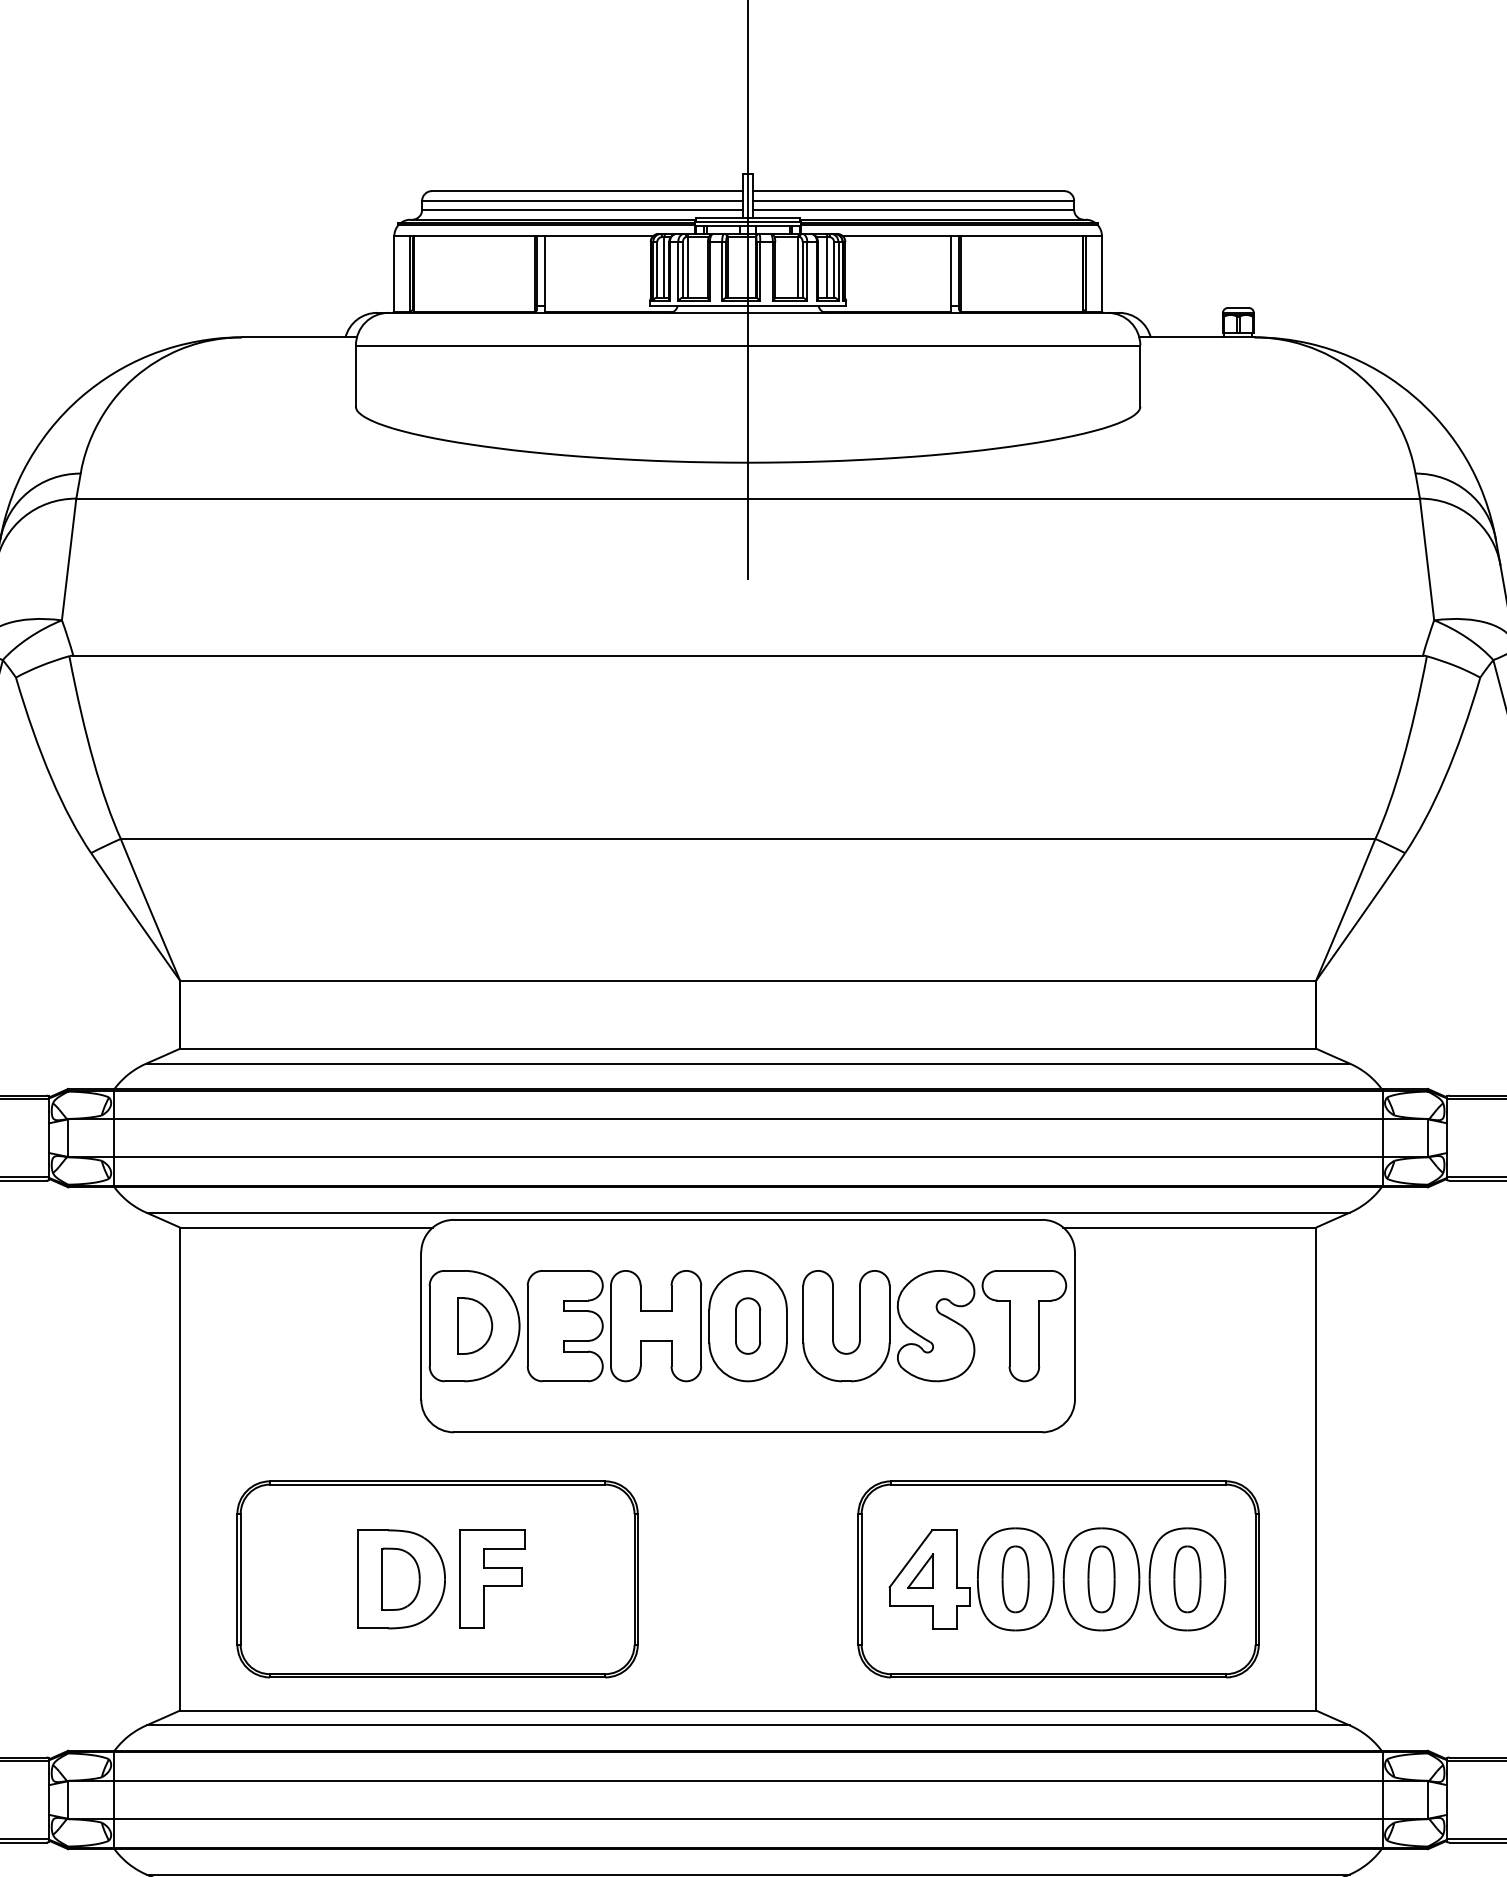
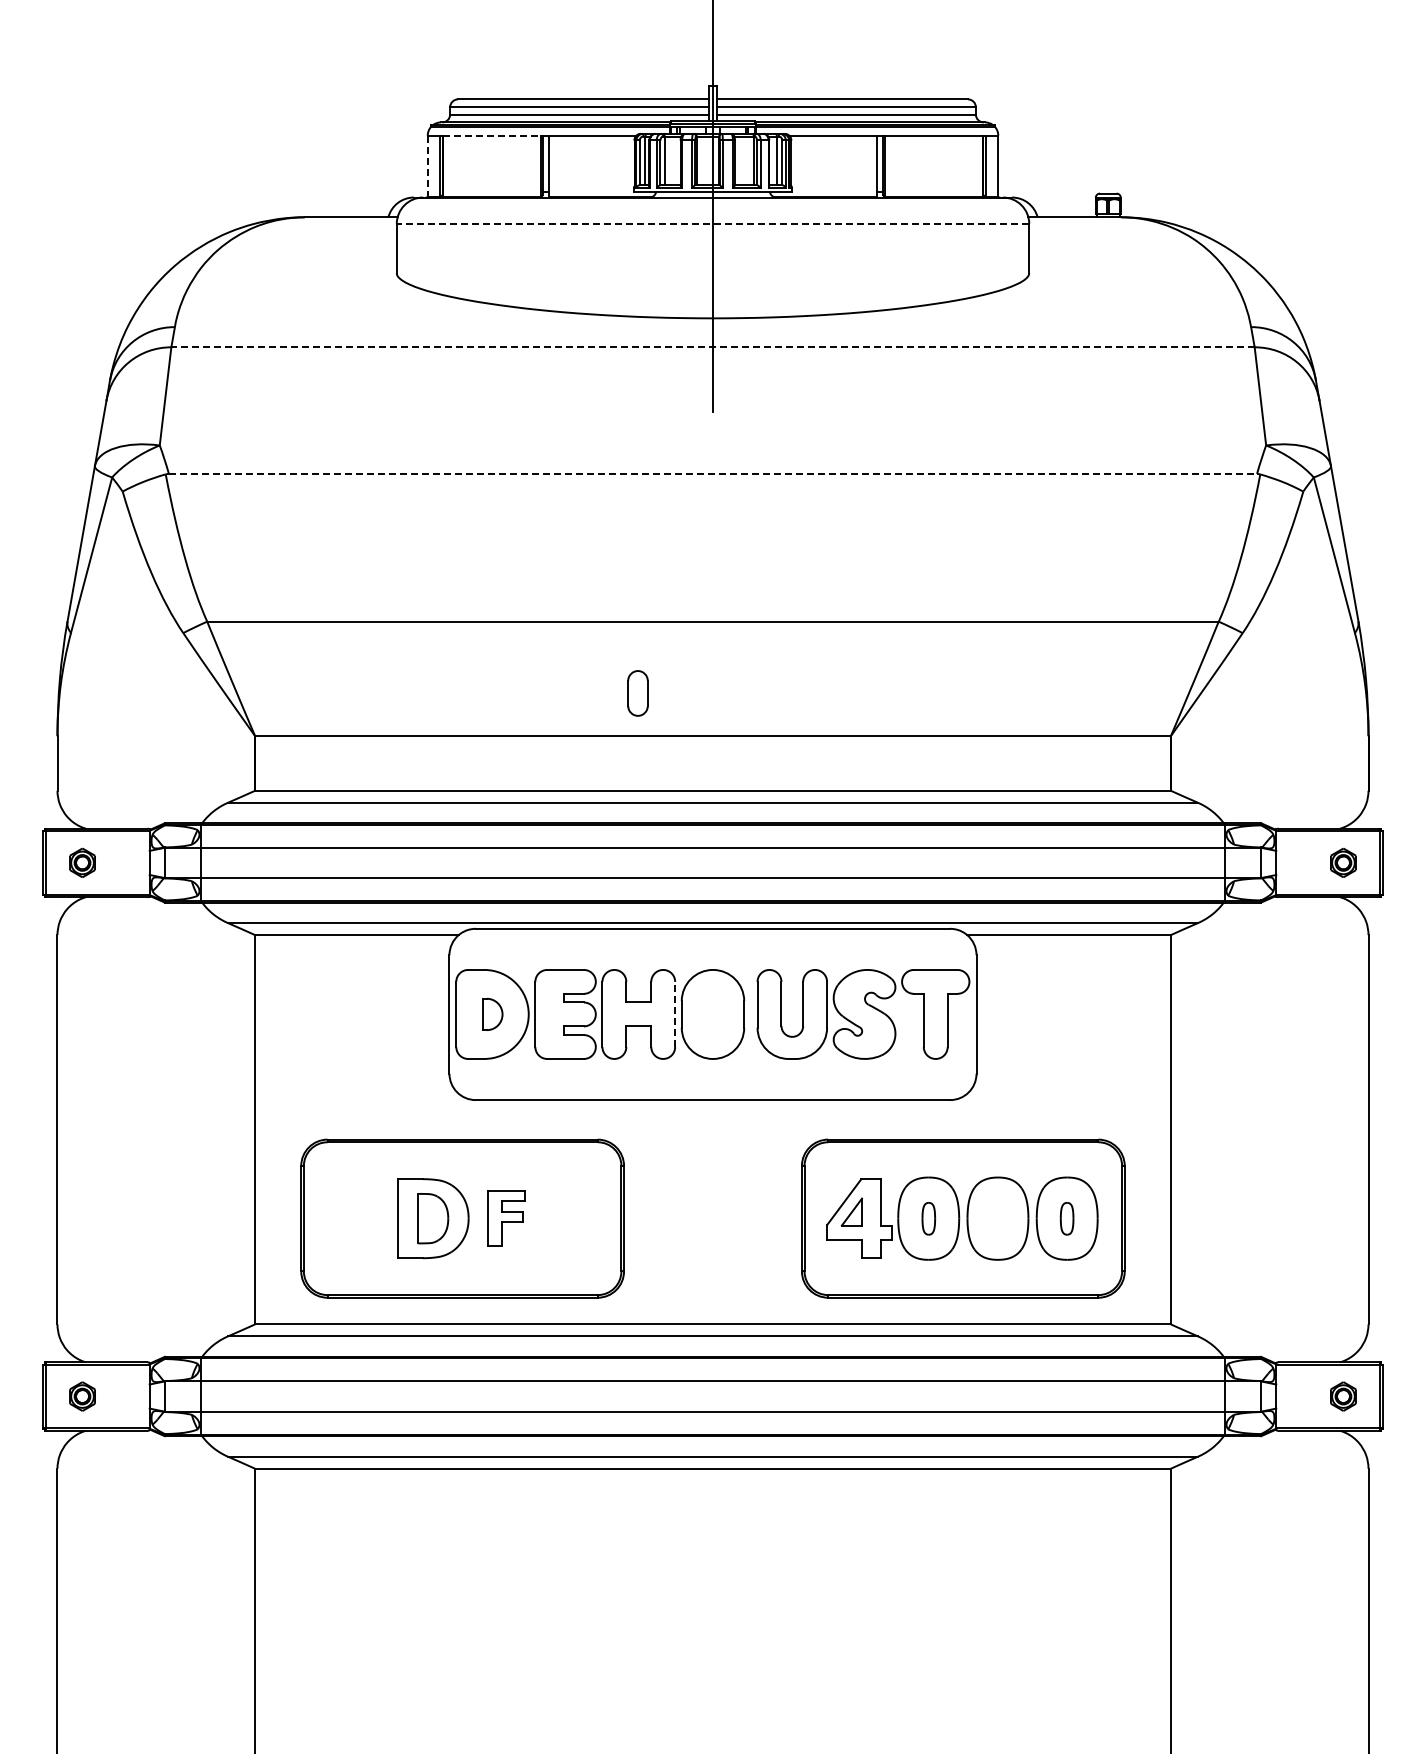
line: (474, 235) -> (492, 135), solid -> dashed
line: (394, 274) -> (427, 166), solid -> dashed
line: (747, 345) -> (712, 223), solid -> dashed
line: (748, 498) -> (713, 347), solid -> dashed
line: (748, 655) -> (713, 473), solid -> dashed
part: (474, 1326) -> (492, 1014), size x0.7
line: (701, 1326) -> (675, 1014), solid -> dashed
part: (747, 1326) -> (637, 693), moved
part: (491, 1579) -> (506, 1218), size x0.7
part: (1015, 1579) -> (928, 1218), size x0.6
part: (1100, 1579) -> (997, 1218), removed
part: (1186, 1579) -> (1066, 1218), size x0.6

